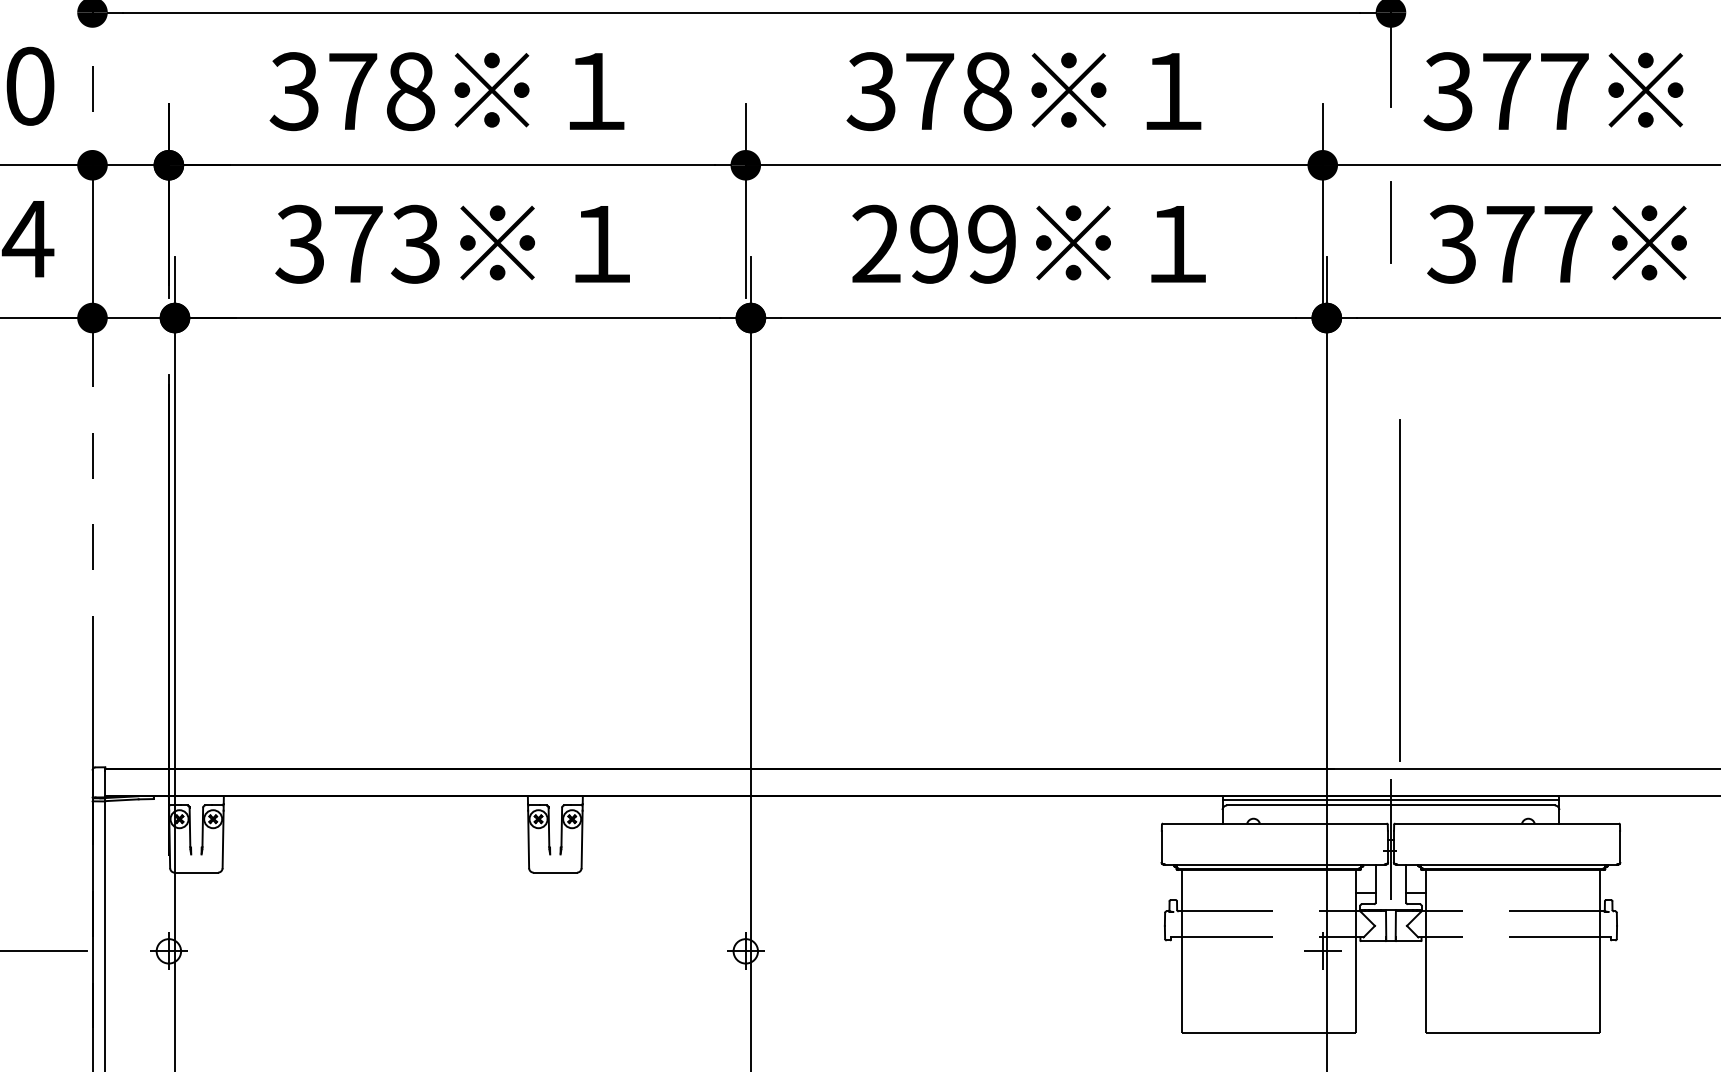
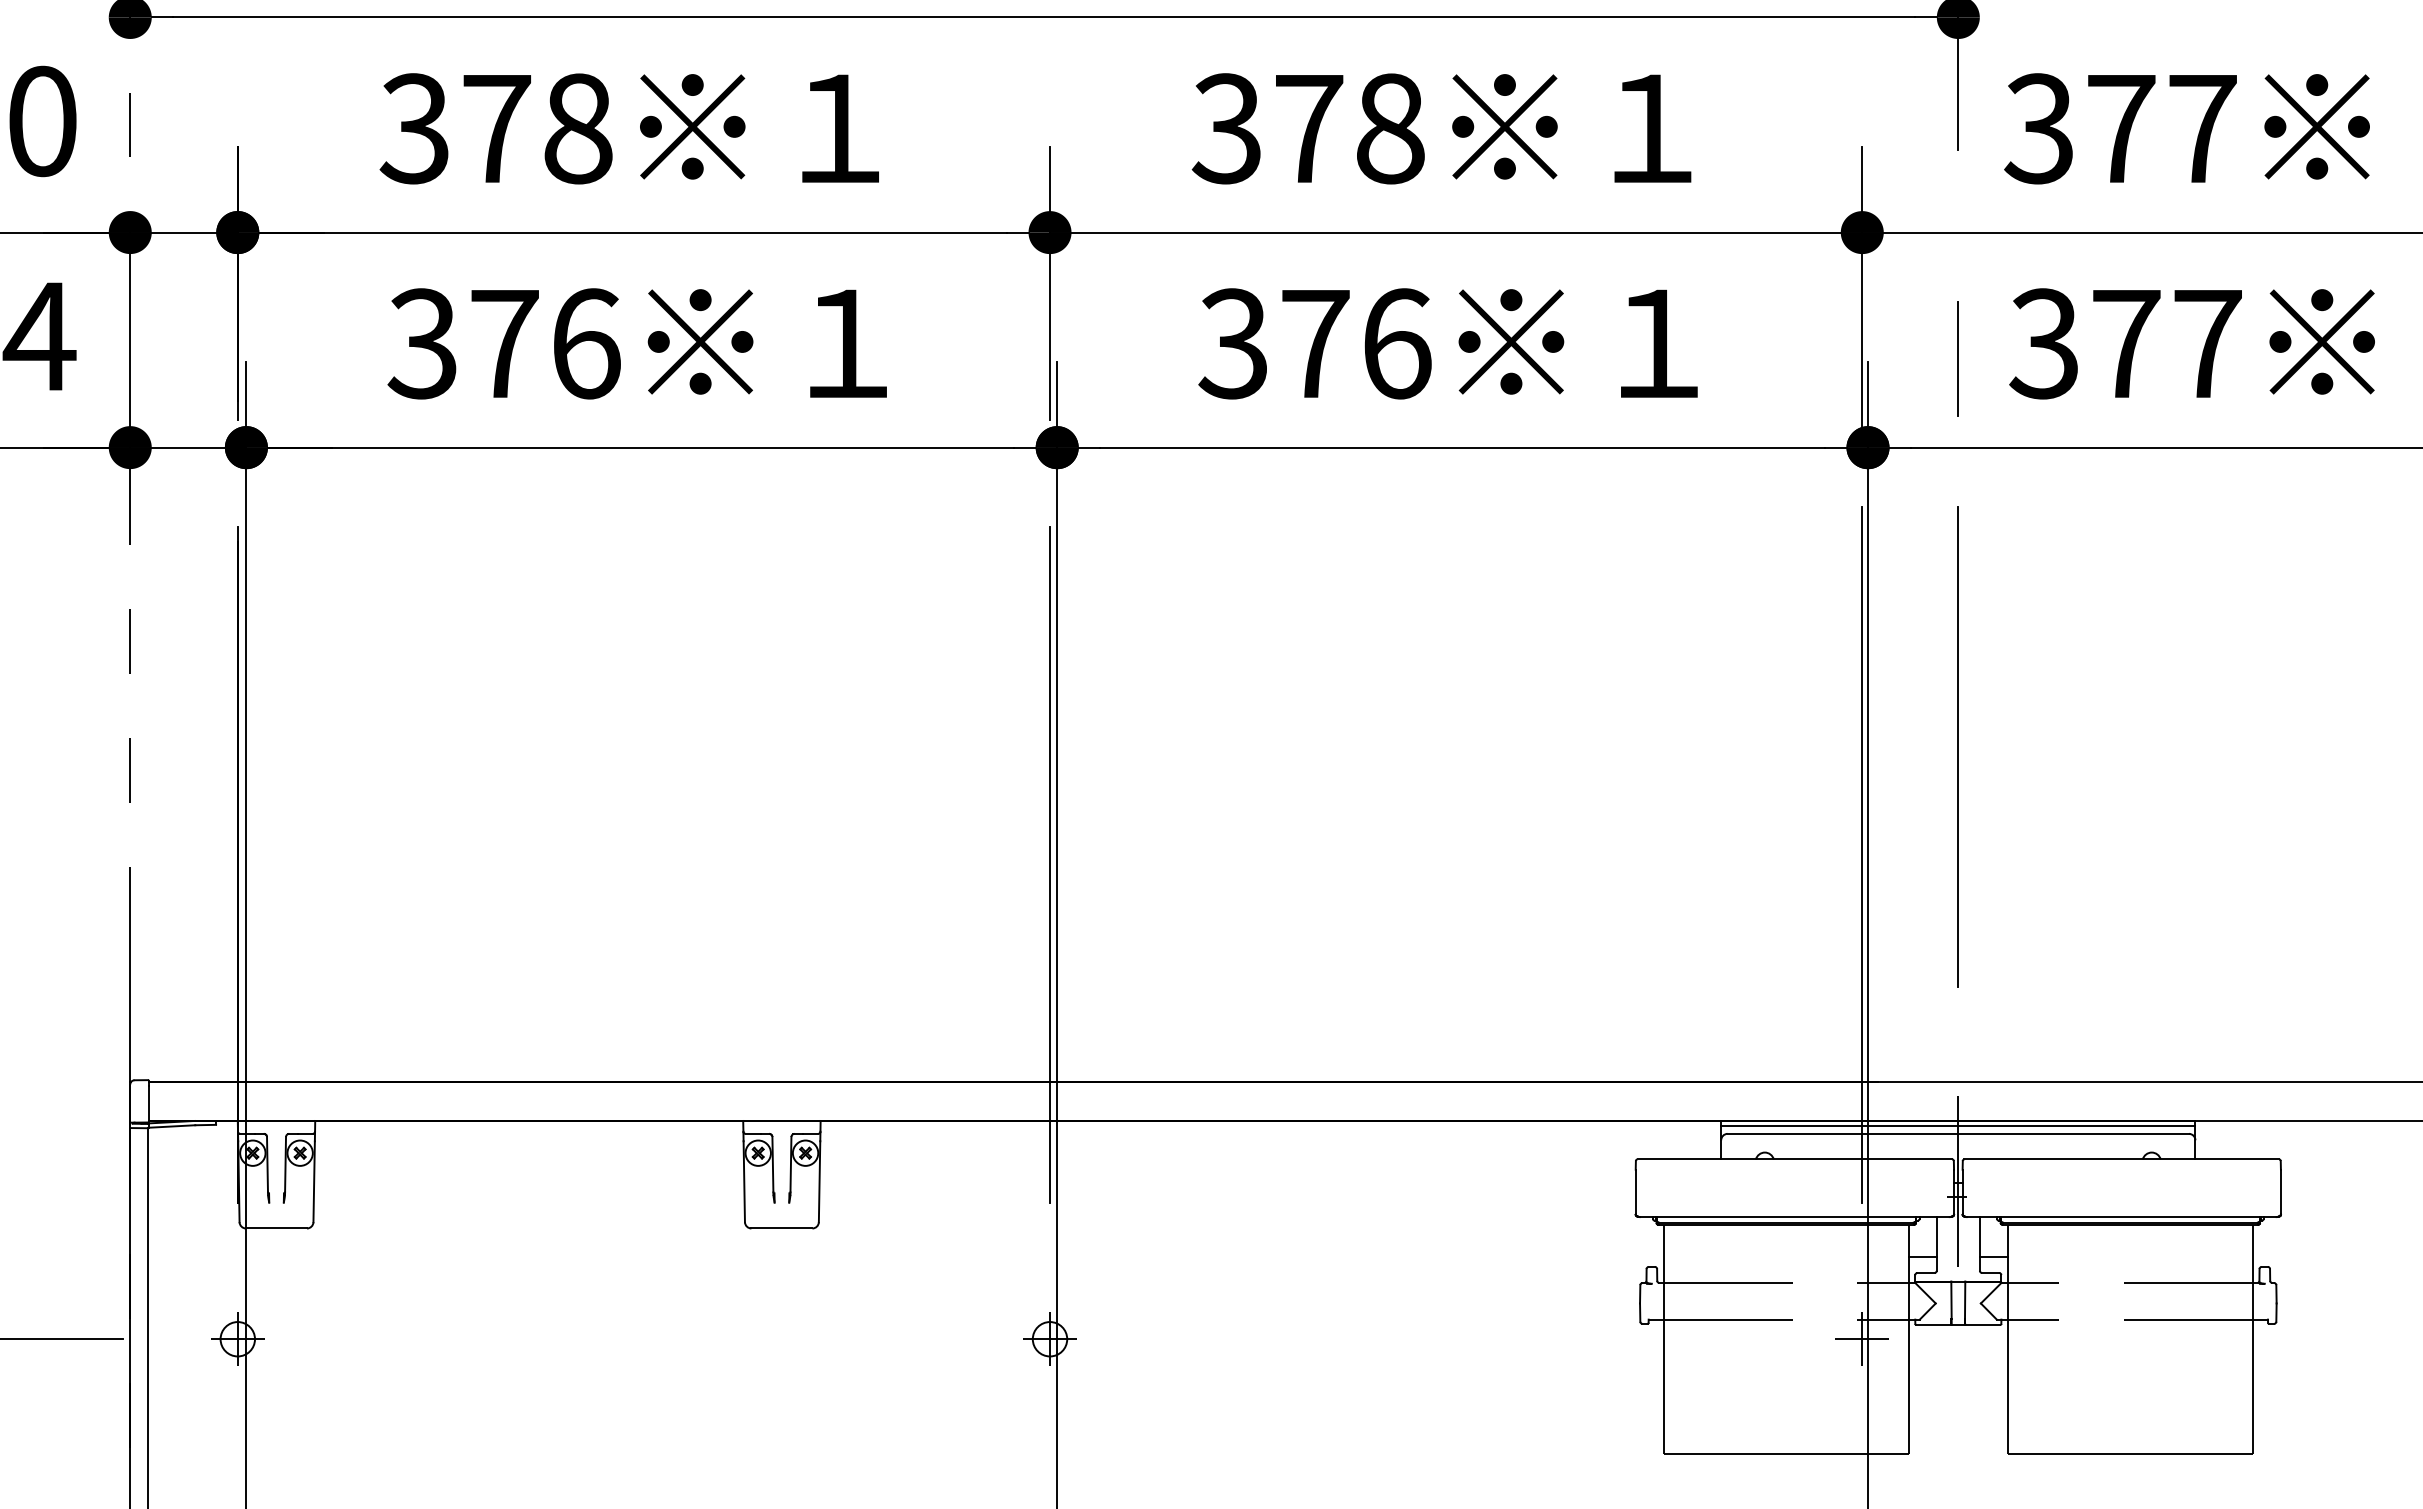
line: (1390, 222) -> (1957, 358), moved
text: (415, 244) -> (585, 343), 373 -> 376
text: (933, 244) -> (1314, 343), 299 -> 376
line: (1399, 589) -> (1957, 746), moved
line: (1322, 607) -> (1862, 854), added
line: (746, 614) -> (1050, 865), added

